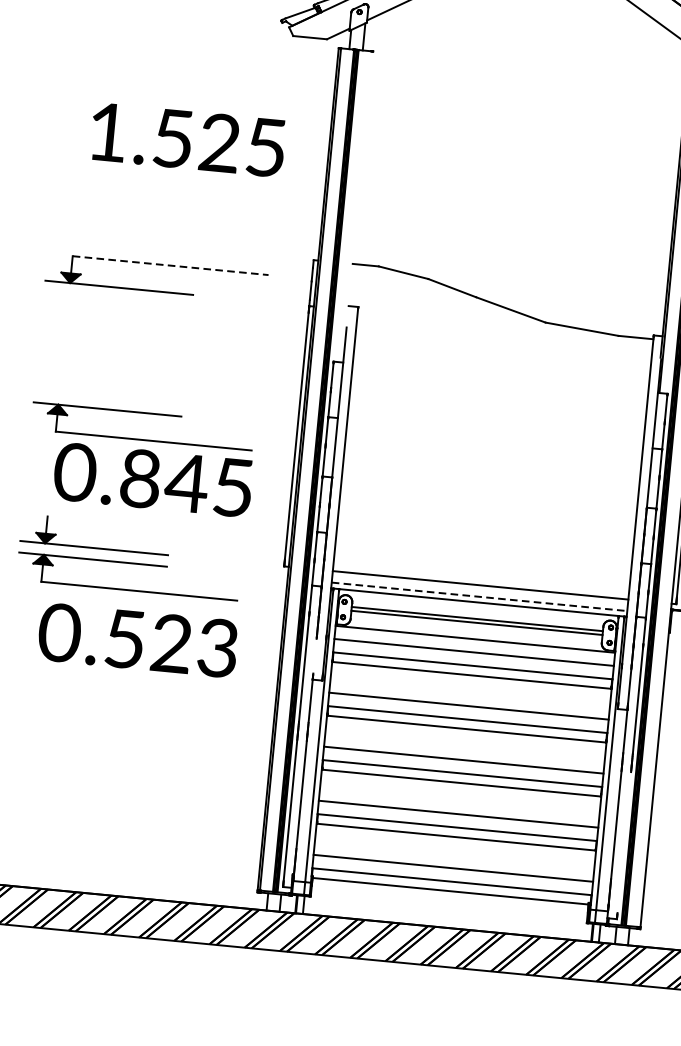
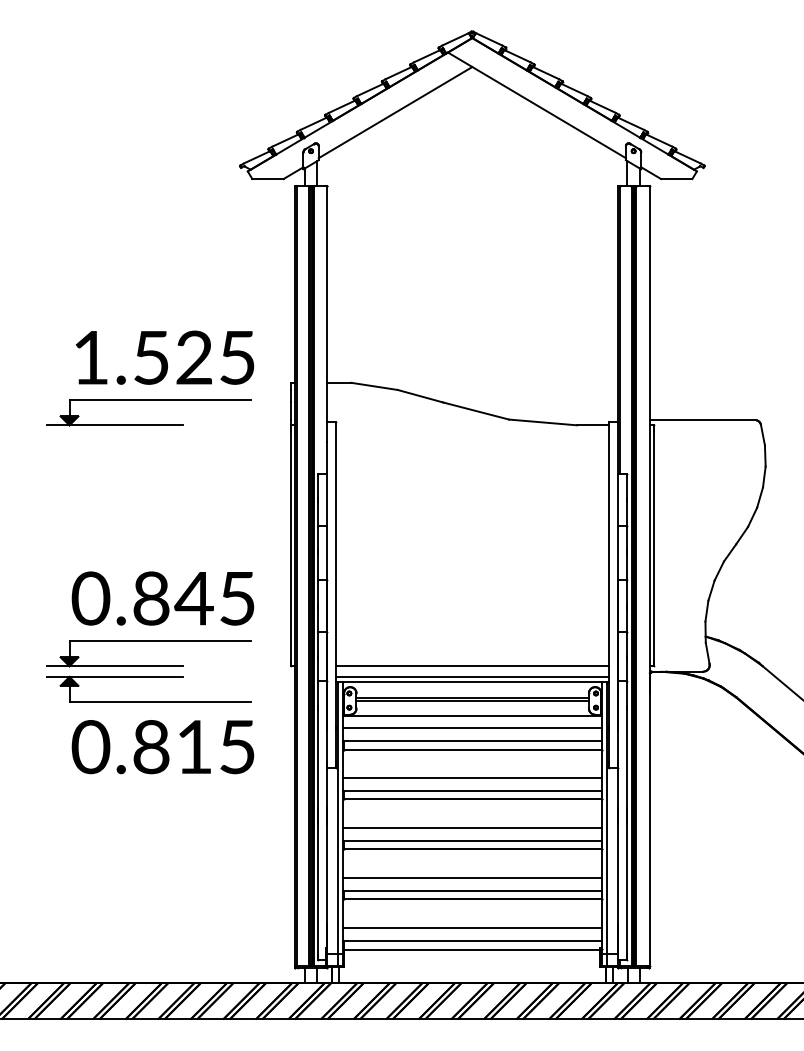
text: (187, 139) -> (164, 357), moved
line: (360, 189) -> (327, 313), added
line: (171, 265) -> (160, 400), dashed -> solid
part: (143, 413) -> (148, 538), removed
line: (144, 525) -> (159, 641), added
line: (479, 596) -> (472, 676), dashed -> solid
text: (170, 644) -> (193, 747), 0.523 -> 0.815
line: (315, 655) -> (327, 745), added
line: (624, 842) -> (627, 889), added

